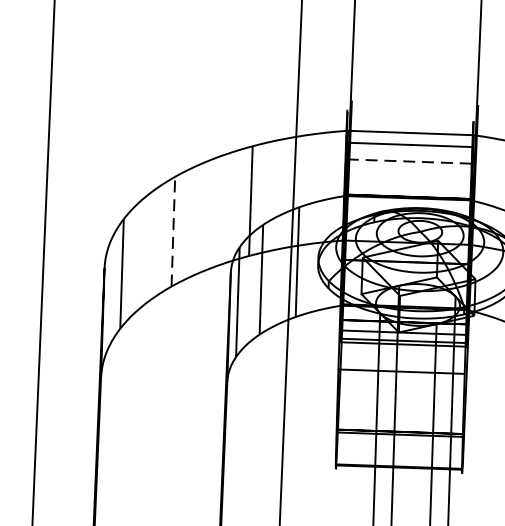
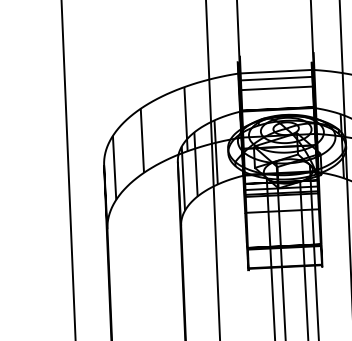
line: (407, 161) -> (275, 88), dashed -> solid
line: (173, 231) -> (142, 140), dashed -> solid

